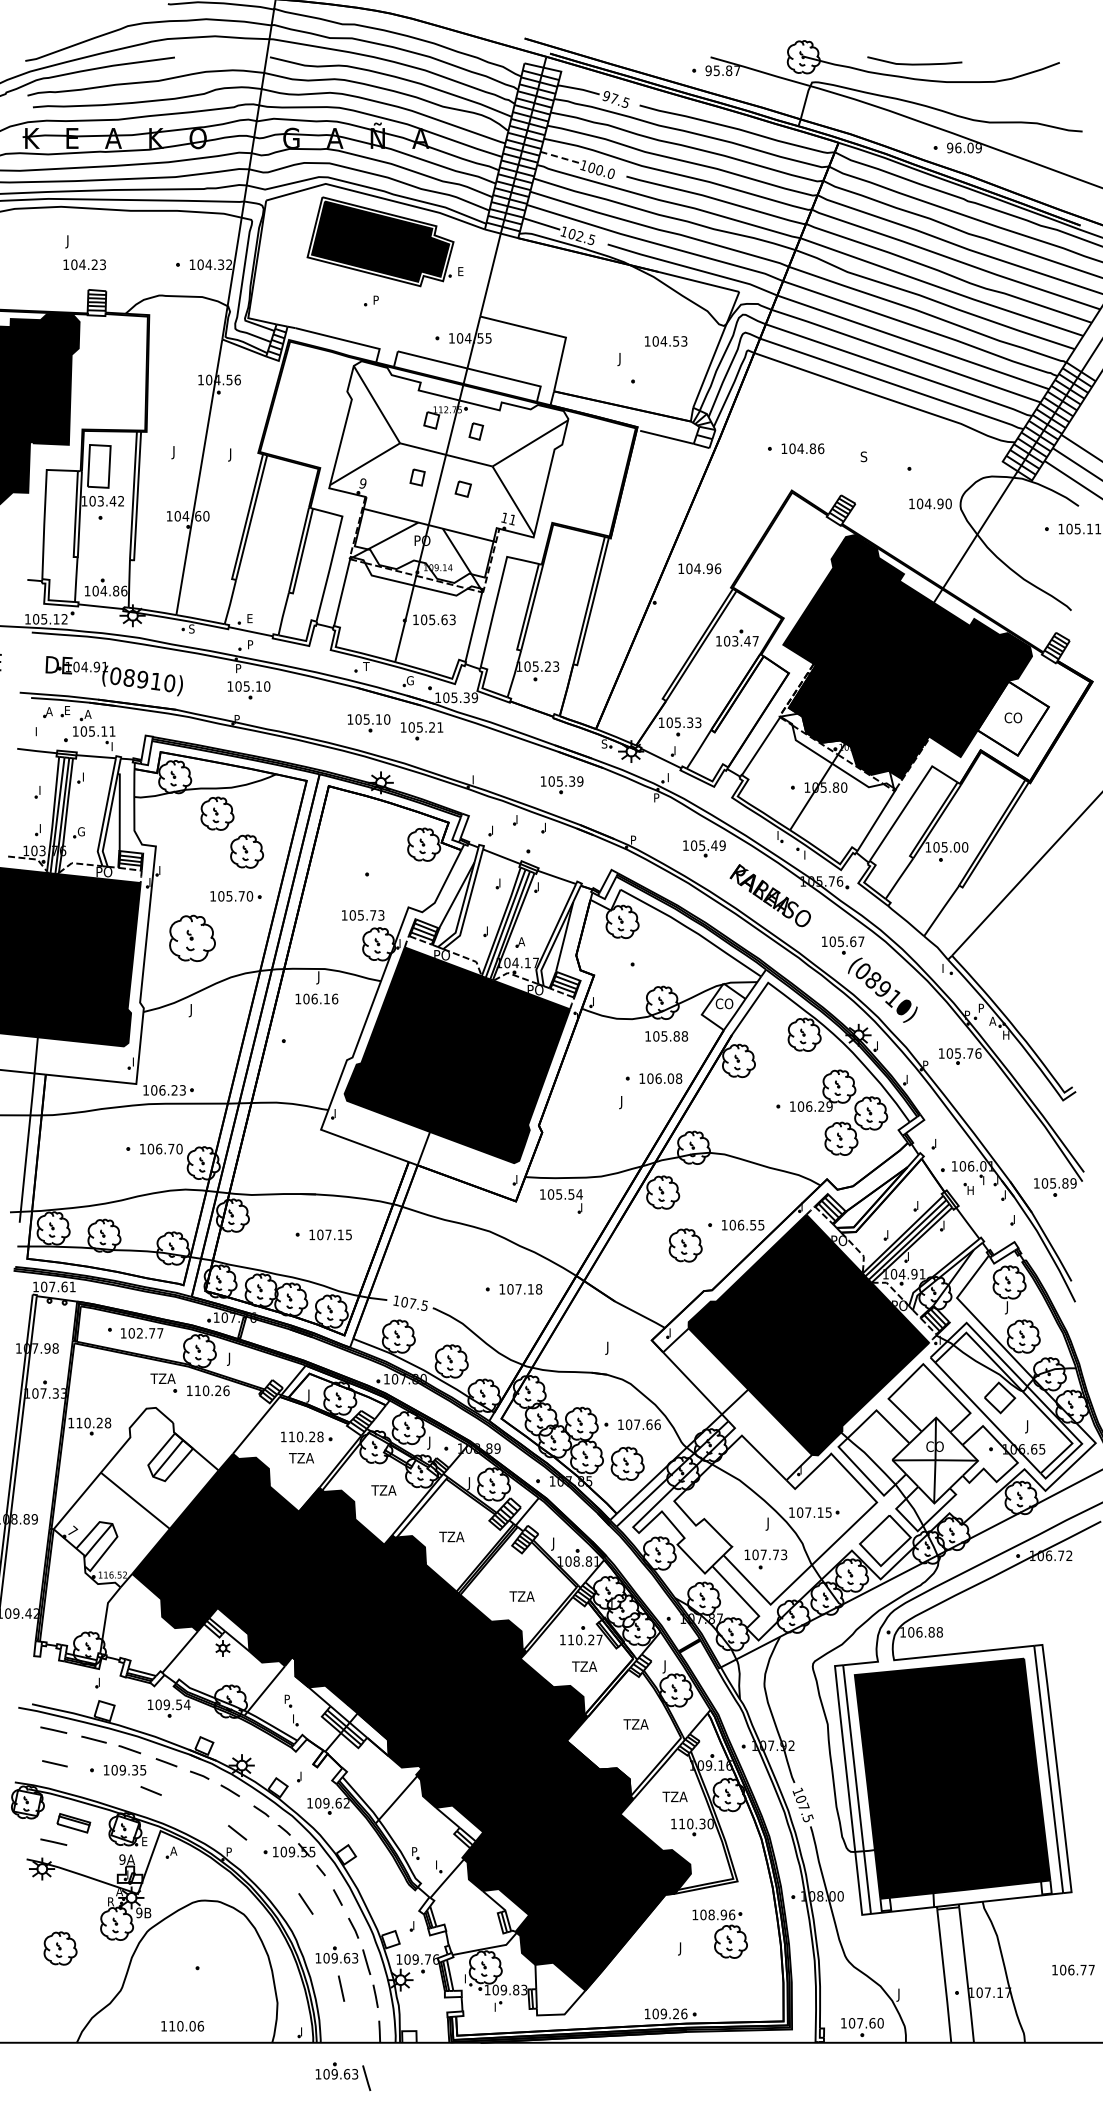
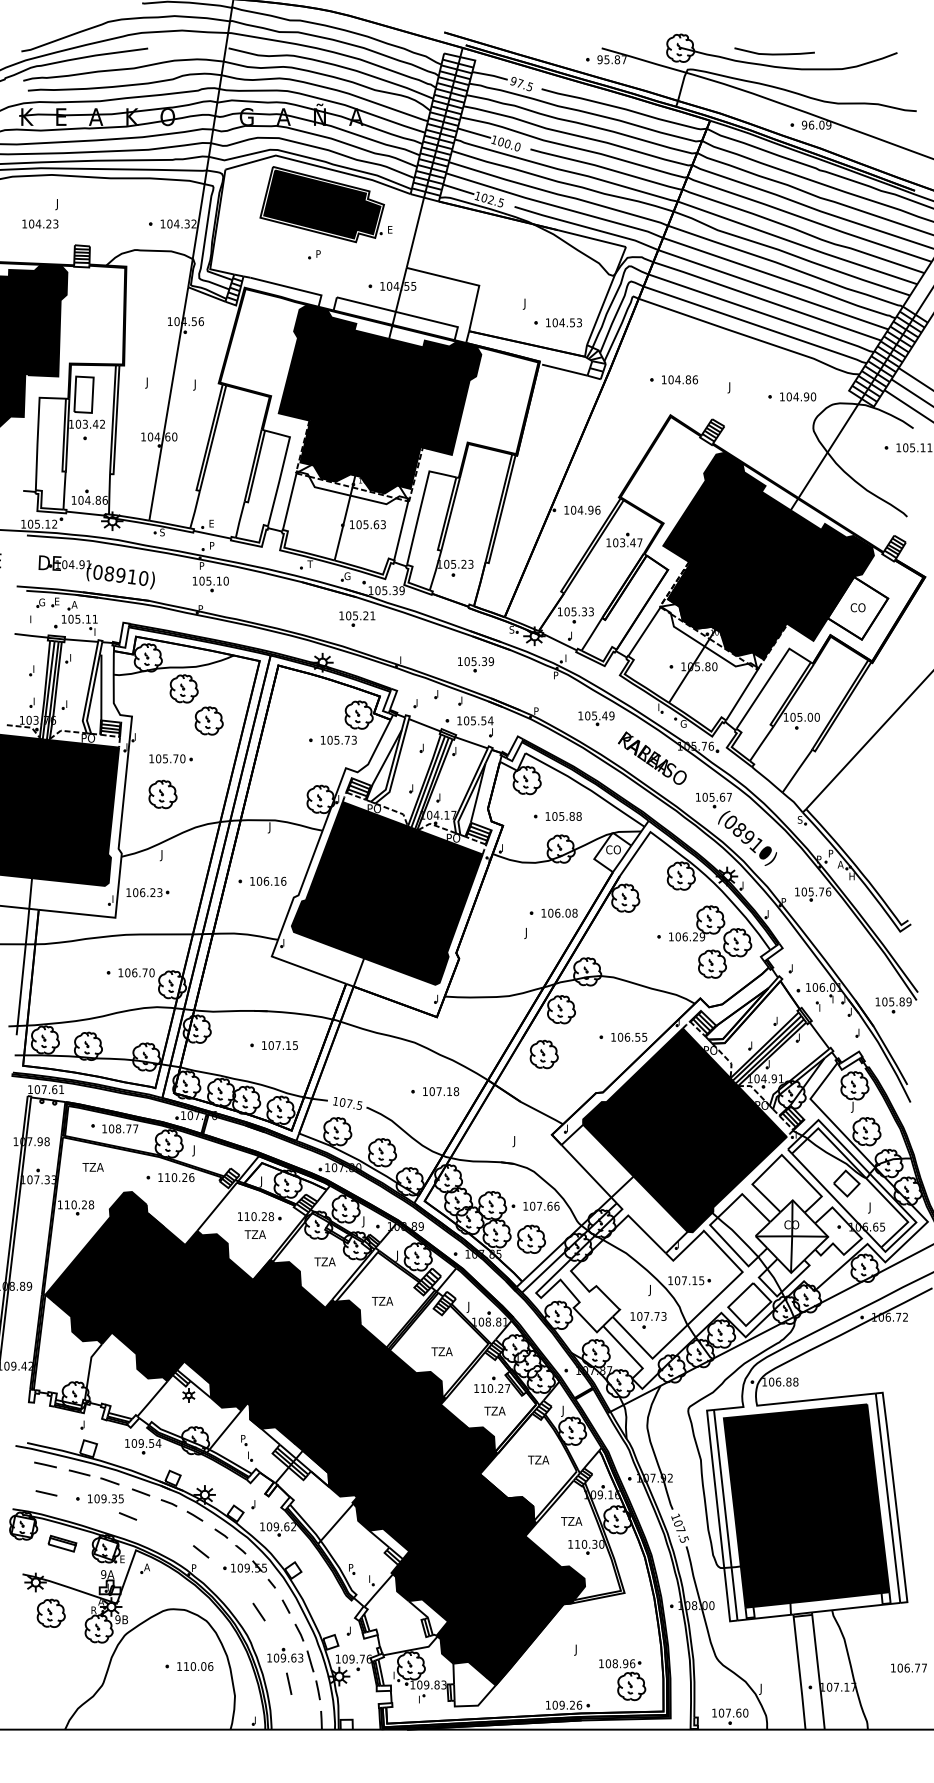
line: (560, 157) -> (474, 133), dashed -> solid
text: (84, 264) -> (40, 223), moved
text: (666, 341) -> (564, 322), moved
text: (863, 457) -> (731, 387), S -> J
fill: (448, 471) -> (379, 399), added
text: (930, 503) -> (798, 396), moved
text: (699, 568) -> (582, 510), moved
text: (49, 711) -> (41, 602), A -> G
part: (368, 723) -> (312, 612), removed
text: (80, 831) -> (68, 703), G -> I
text: (806, 854) -> (682, 723), I -> G
part: (235, 896) -> (170, 758), moved
text: (363, 915) -> (339, 740), moved
part: (192, 938) -> (162, 794), size x0.71
text: (521, 941) -> (441, 797), A -> I
text: (944, 968) -> (799, 819), I -> S
text: (316, 998) -> (268, 880), moved
text: (666, 1036) -> (563, 816), moved
part: (168, 1090) -> (147, 892), moved
text: (970, 1190) -> (821, 1007), H -> I
part: (561, 1201) -> (475, 726), moved
part: (685, 1245) -> (544, 1054), moved
text: (139, 1333) -> (118, 1129), 102.77 -> 108.77
text: (162, 1378) -> (92, 1167), moved
fill: (135, 1497) -> (114, 1267), added
line: (53, 1841) -> (45, 1559), removed
part: (719, 1933) -> (621, 1679), moved
part: (60, 1948) -> (51, 1613), moved
text: (182, 2026) -> (195, 1666), moved
part: (343, 2076) -> (290, 1758), removed

